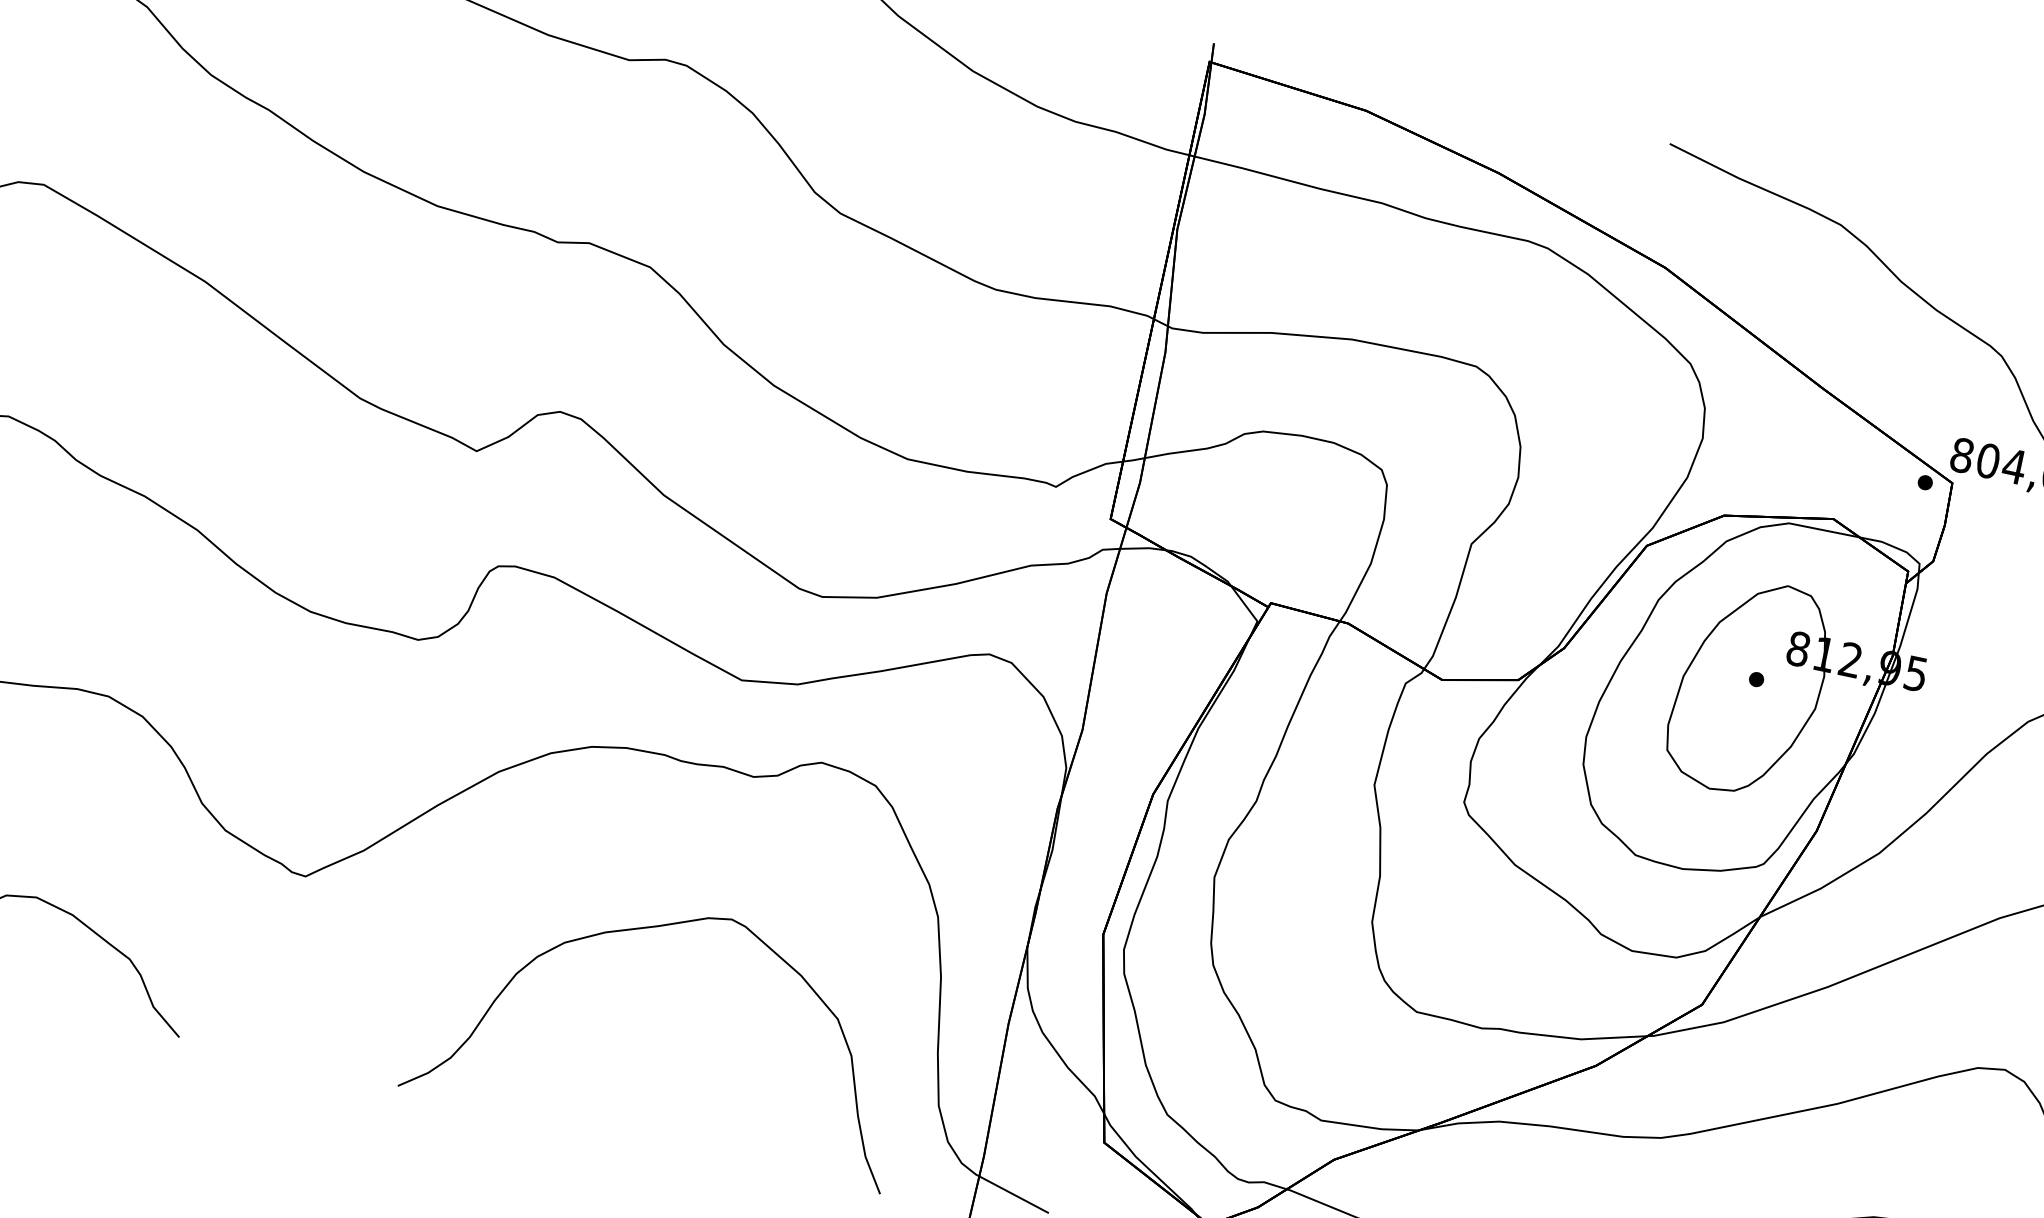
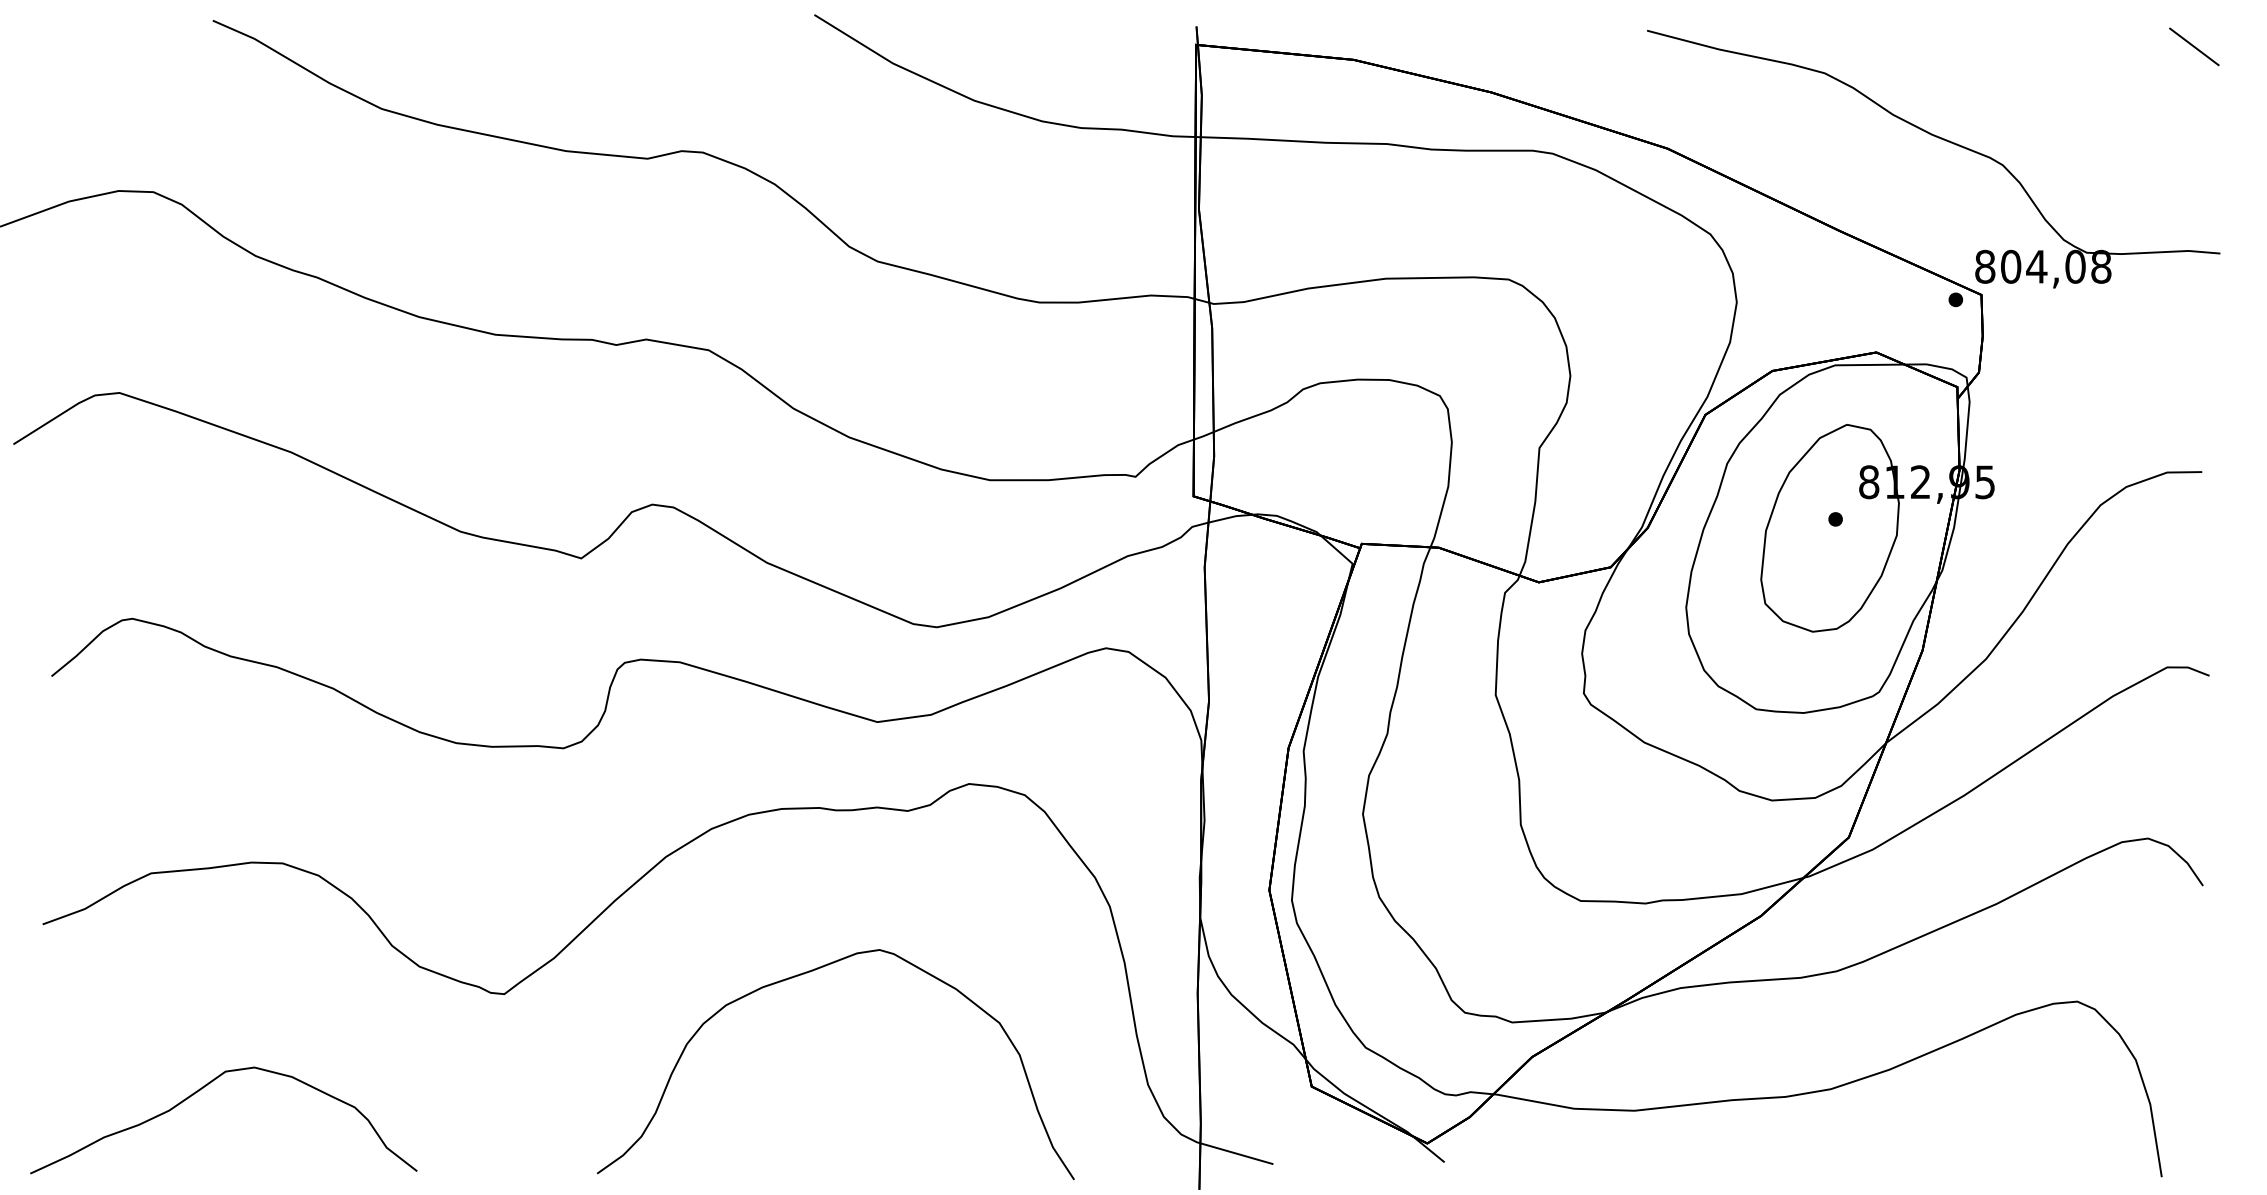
curve: (650, 928) -> (804, 974), moved

